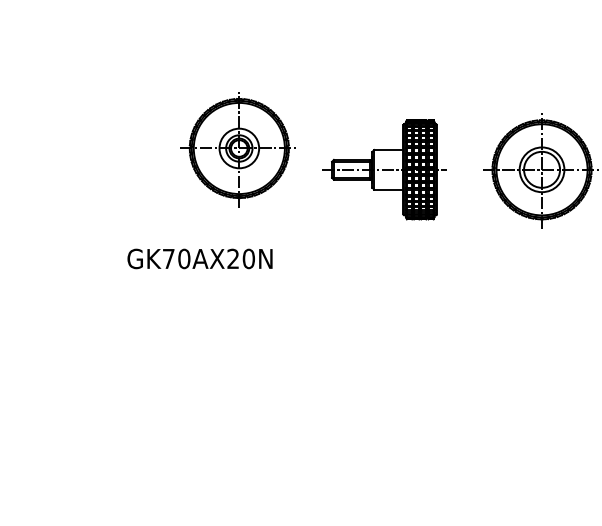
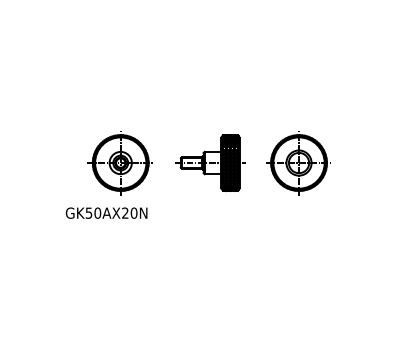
part: (237, 149) -> (119, 163), moved
text: (167, 257) -> (88, 212), GK70AX20N -> GK50AX20N

